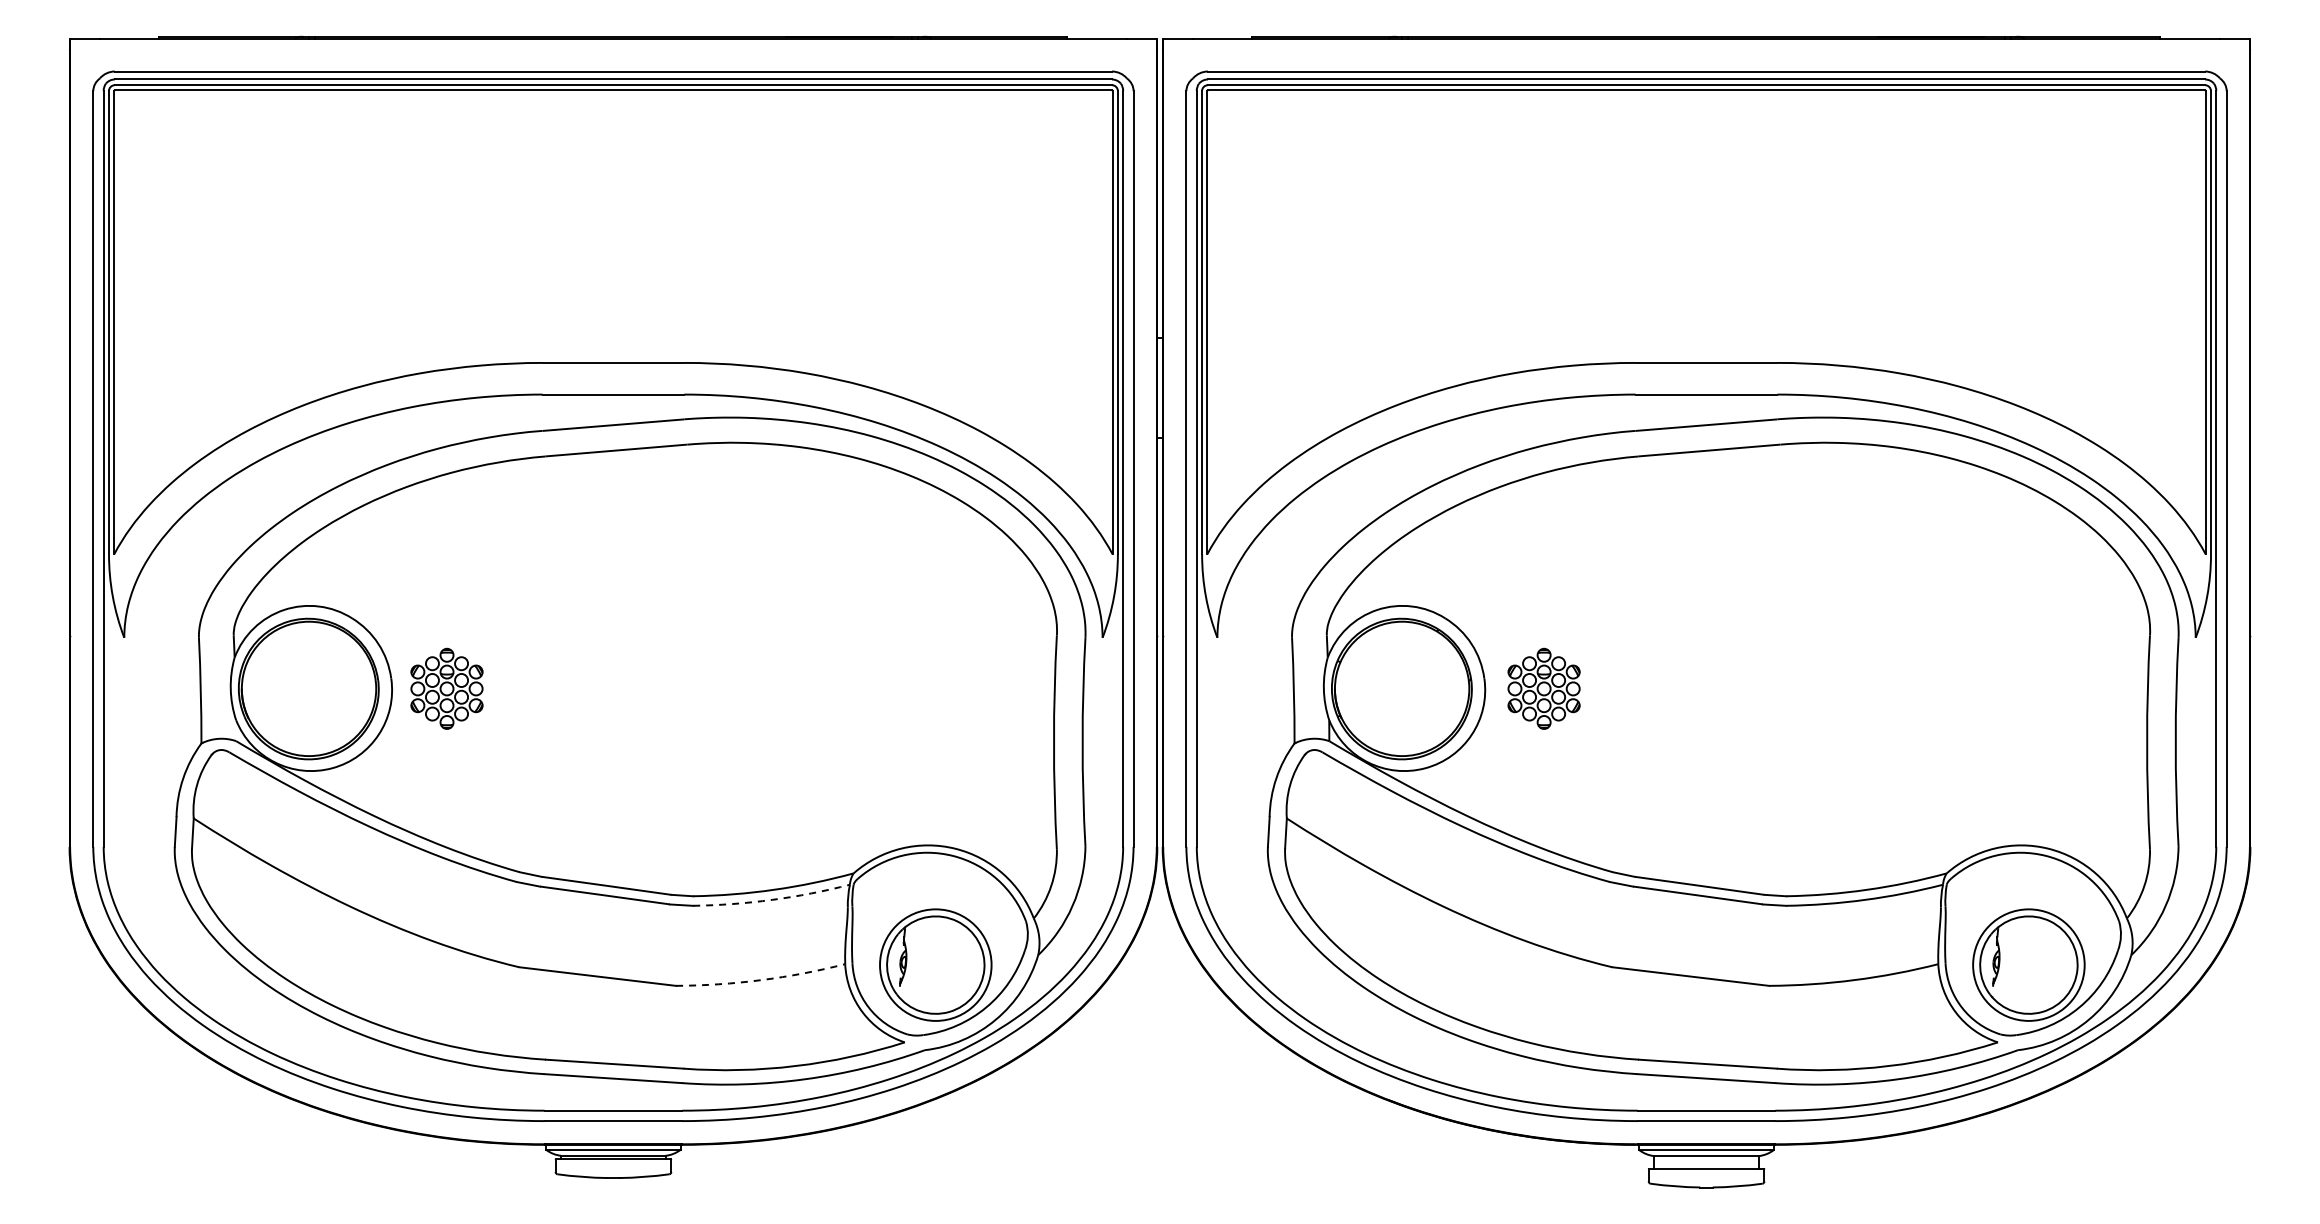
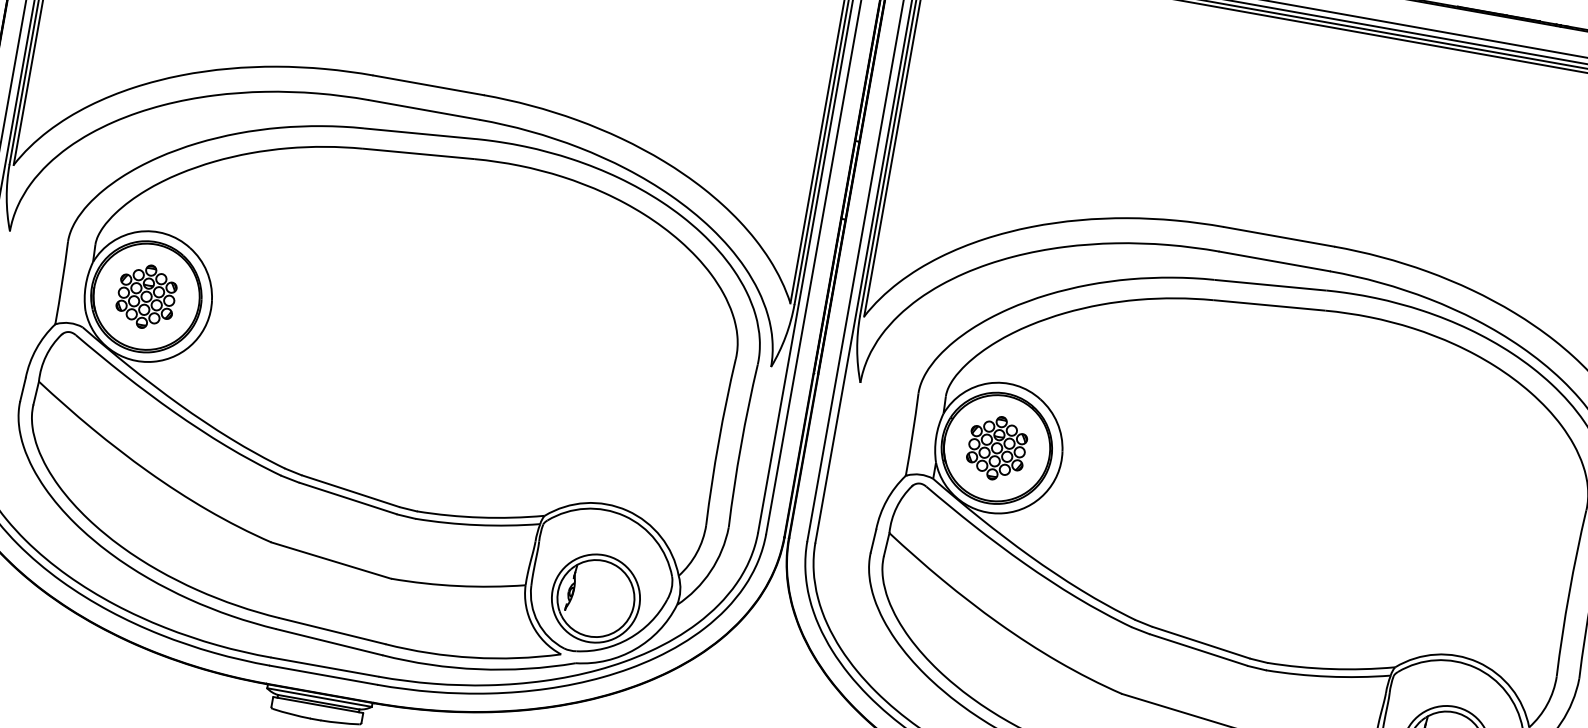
part: (446, 688) -> (146, 296), moved
part: (1543, 688) -> (996, 447), moved
arc: (772, 899) -> (478, 524), dashed -> solid
arc: (761, 980) -> (458, 586), dashed -> solid

